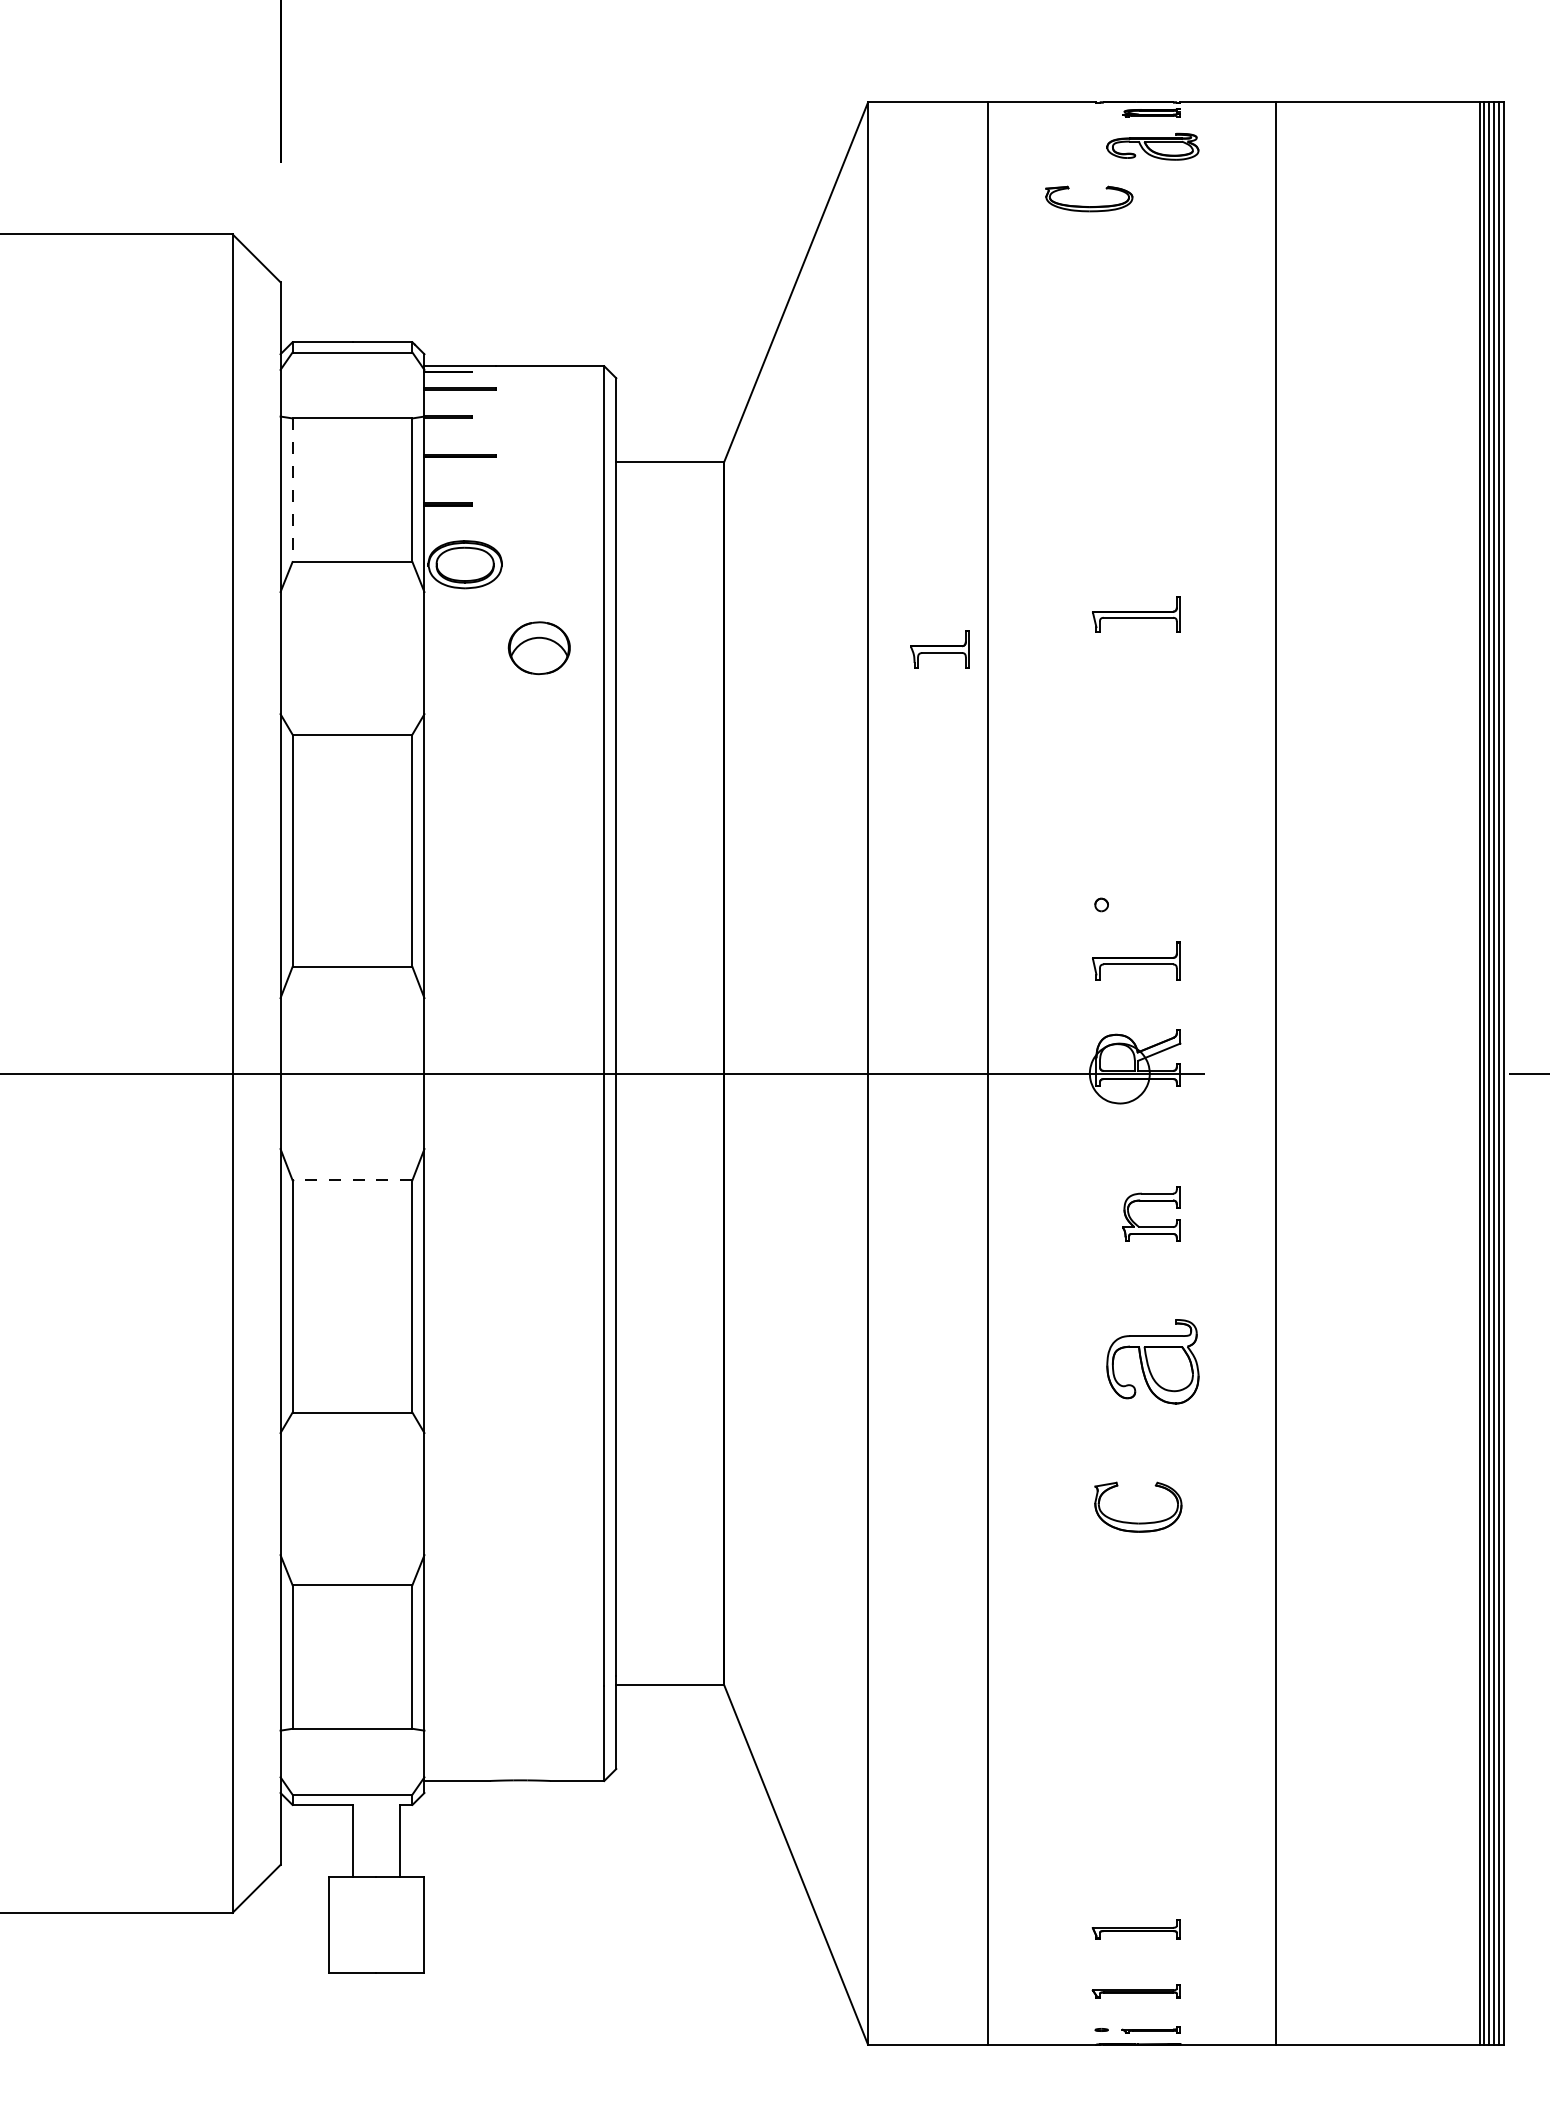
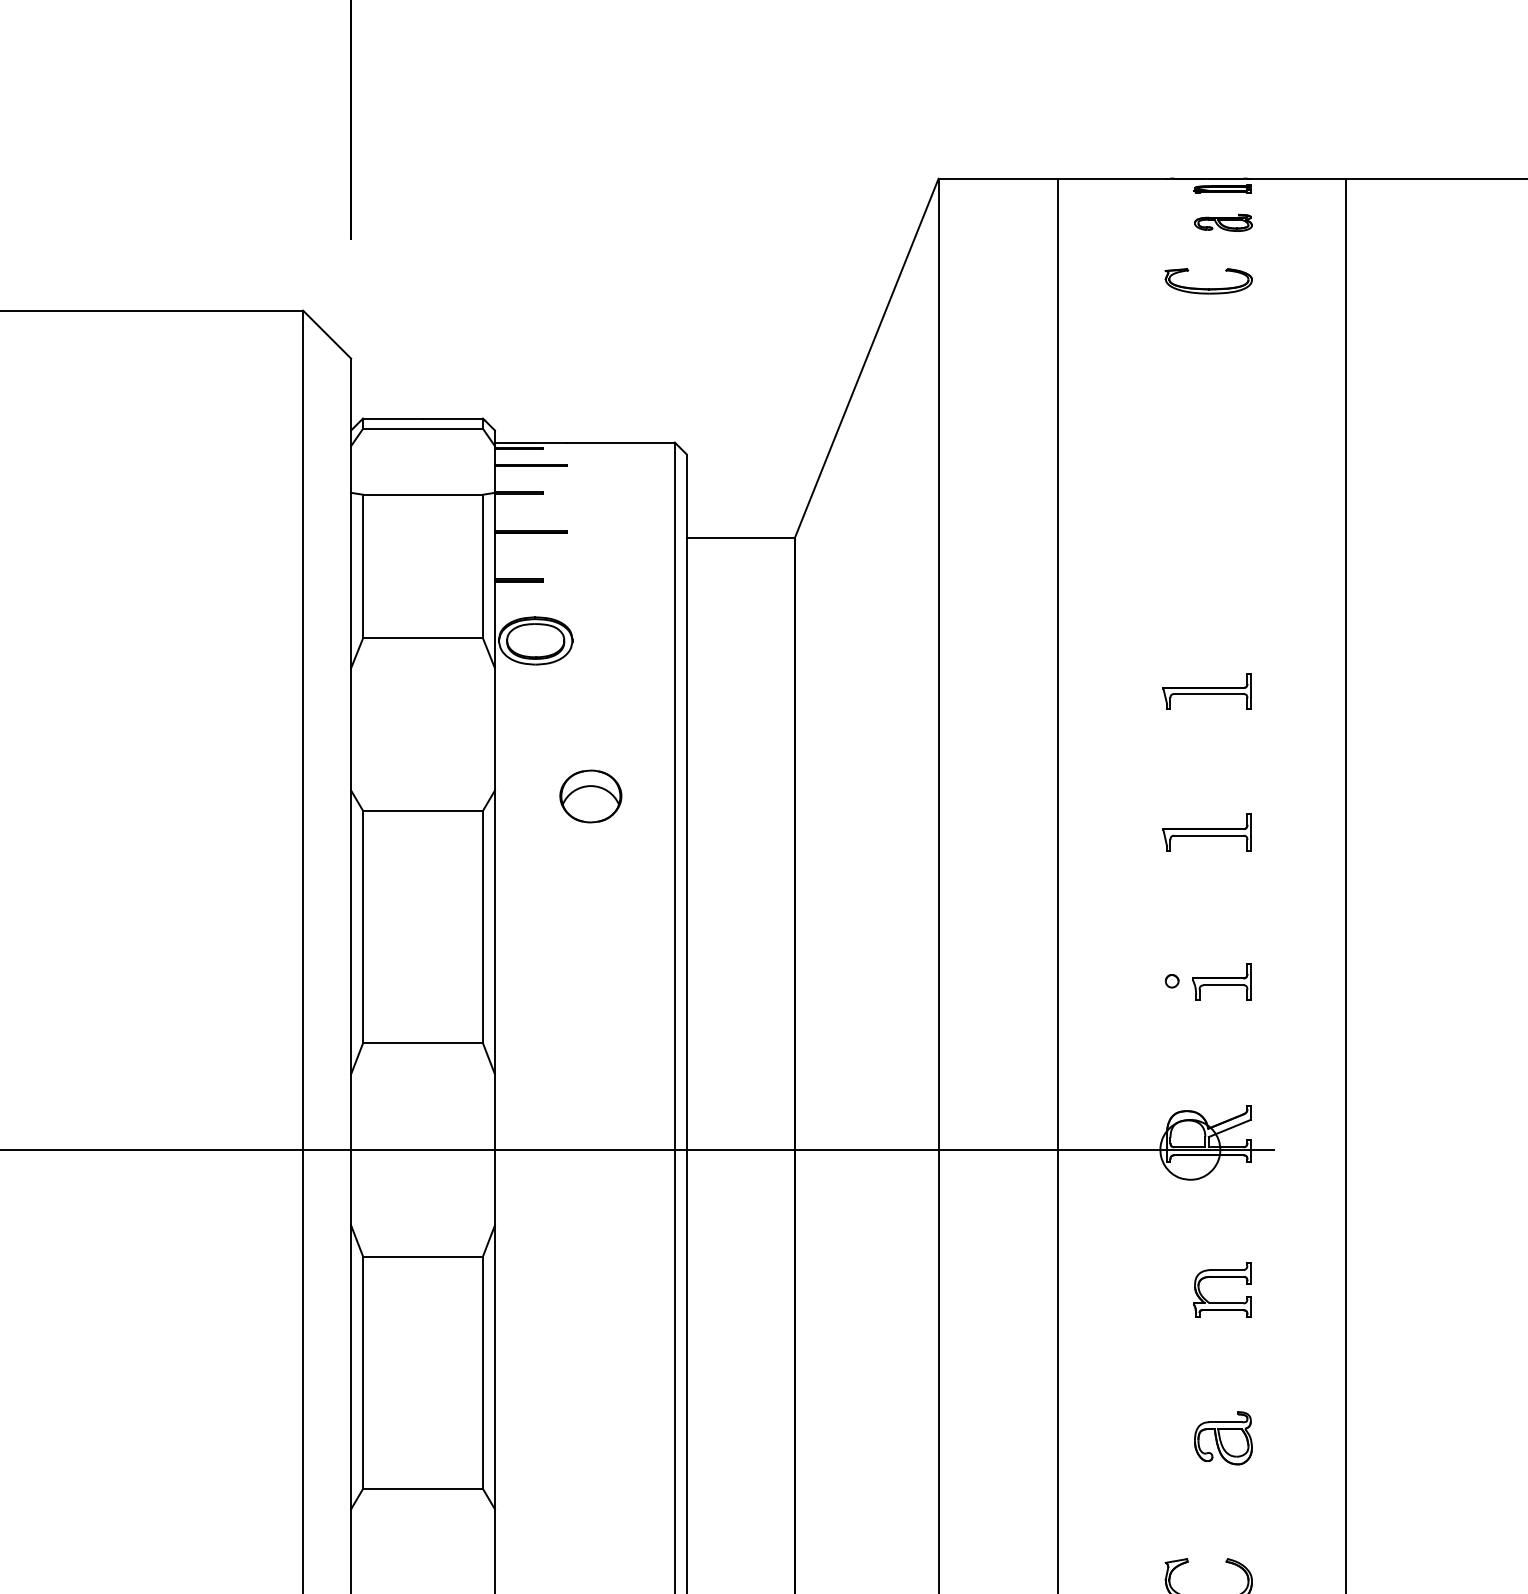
part: (1152, 146) -> (1223, 222), size x0.62
part: (1089, 206) -> (1209, 288), moved
line: (292, 490) -> (363, 566), dashed -> solid
part: (538, 648) -> (590, 796), moved
part: (939, 649) -> (1221, 981), moved
part: (1136, 960) -> (1207, 831), moved
line: (352, 1180) -> (423, 1256), dashed -> solid
part: (1152, 1362) -> (1223, 1438), size x0.62

